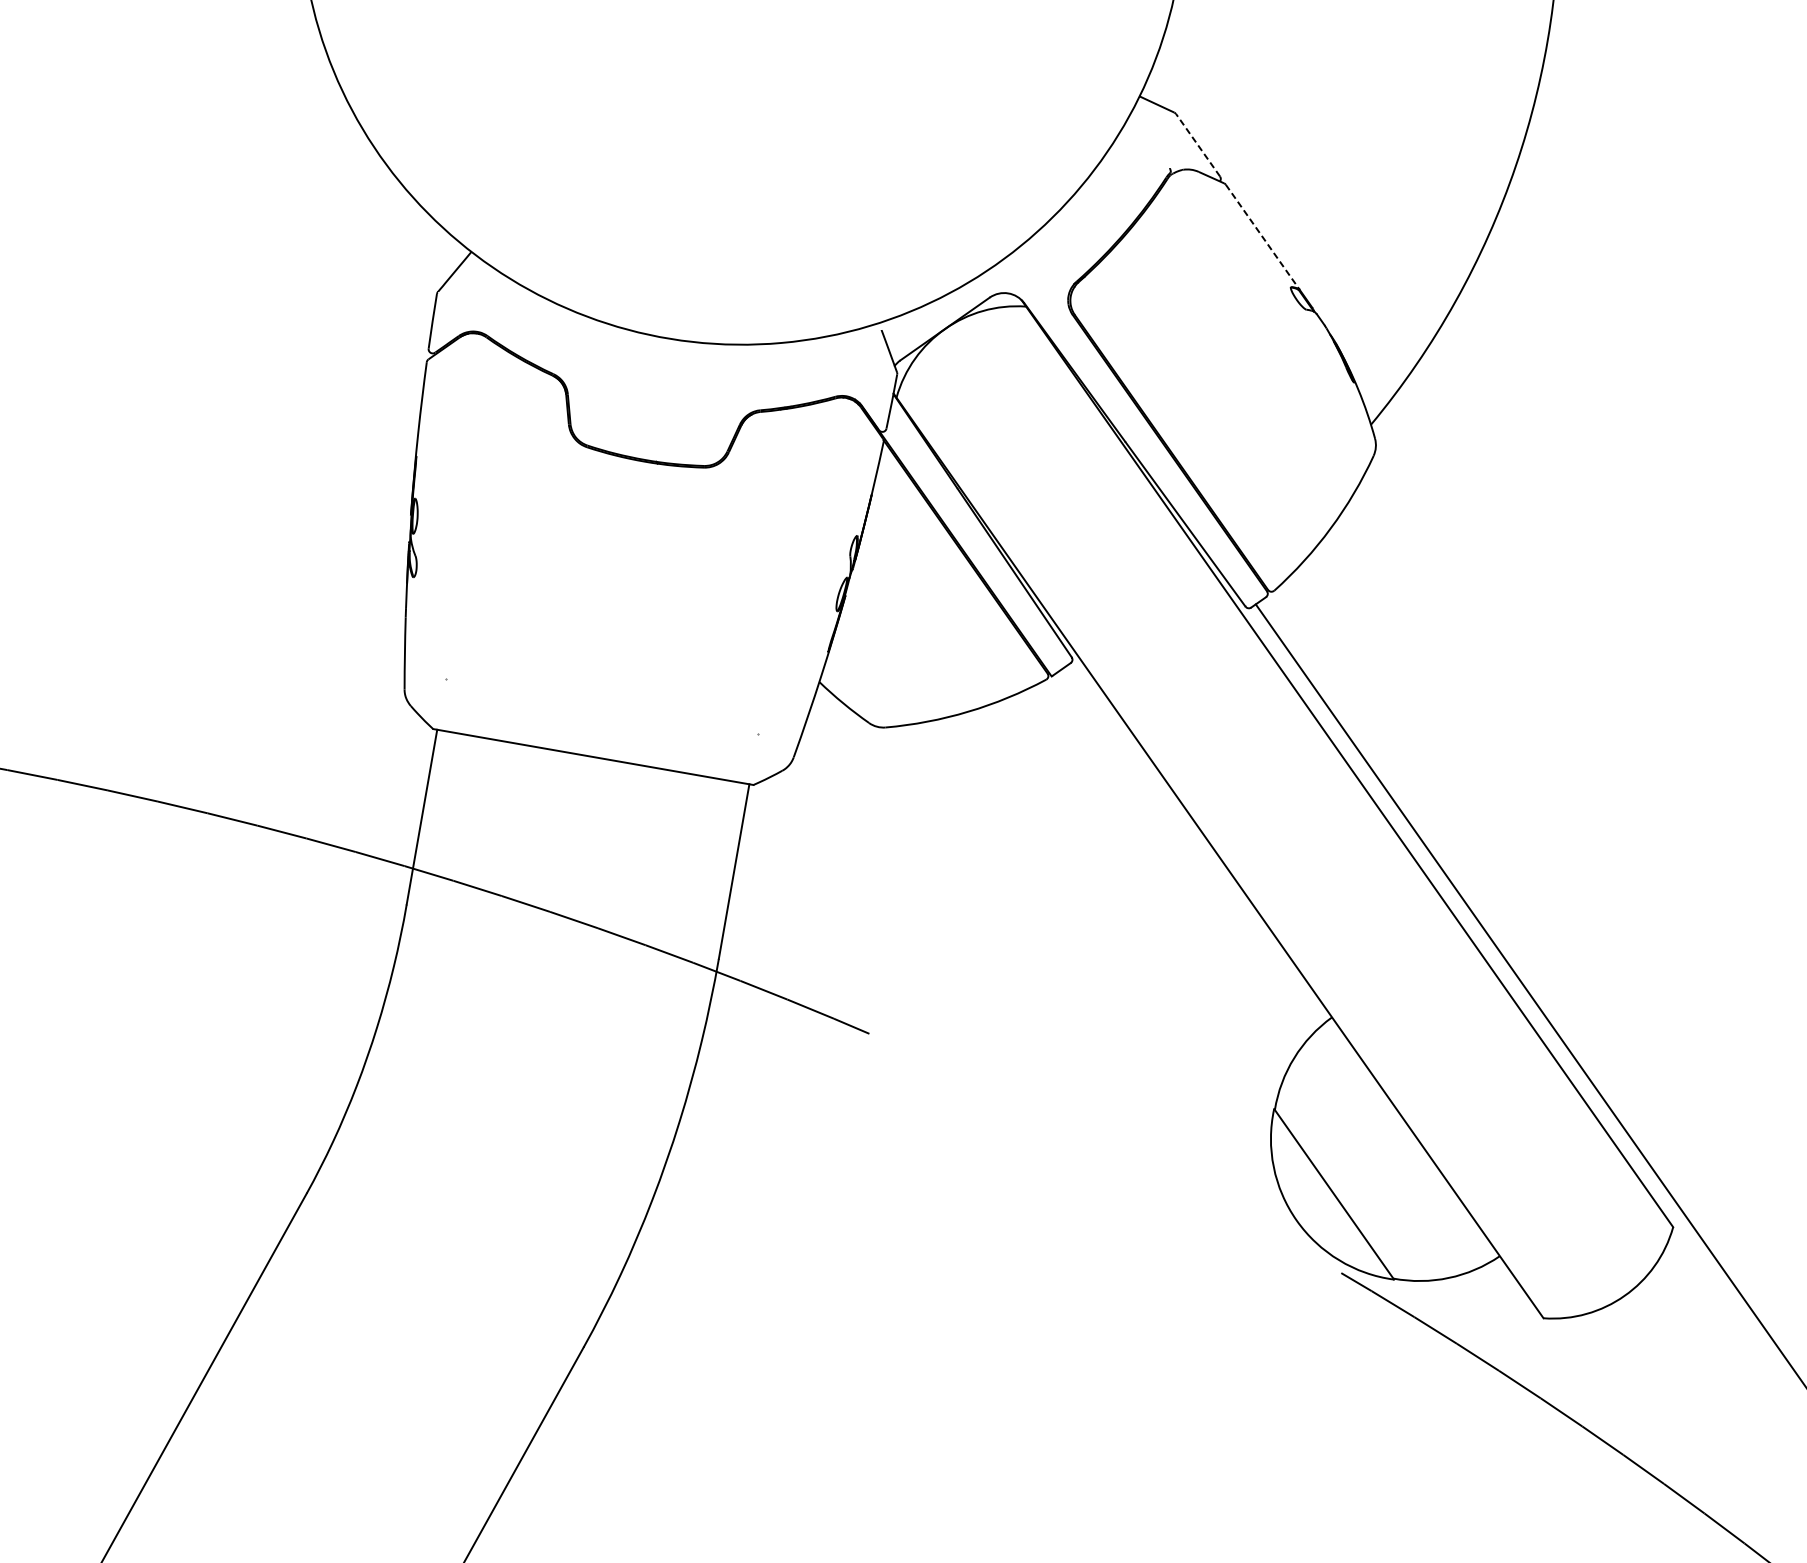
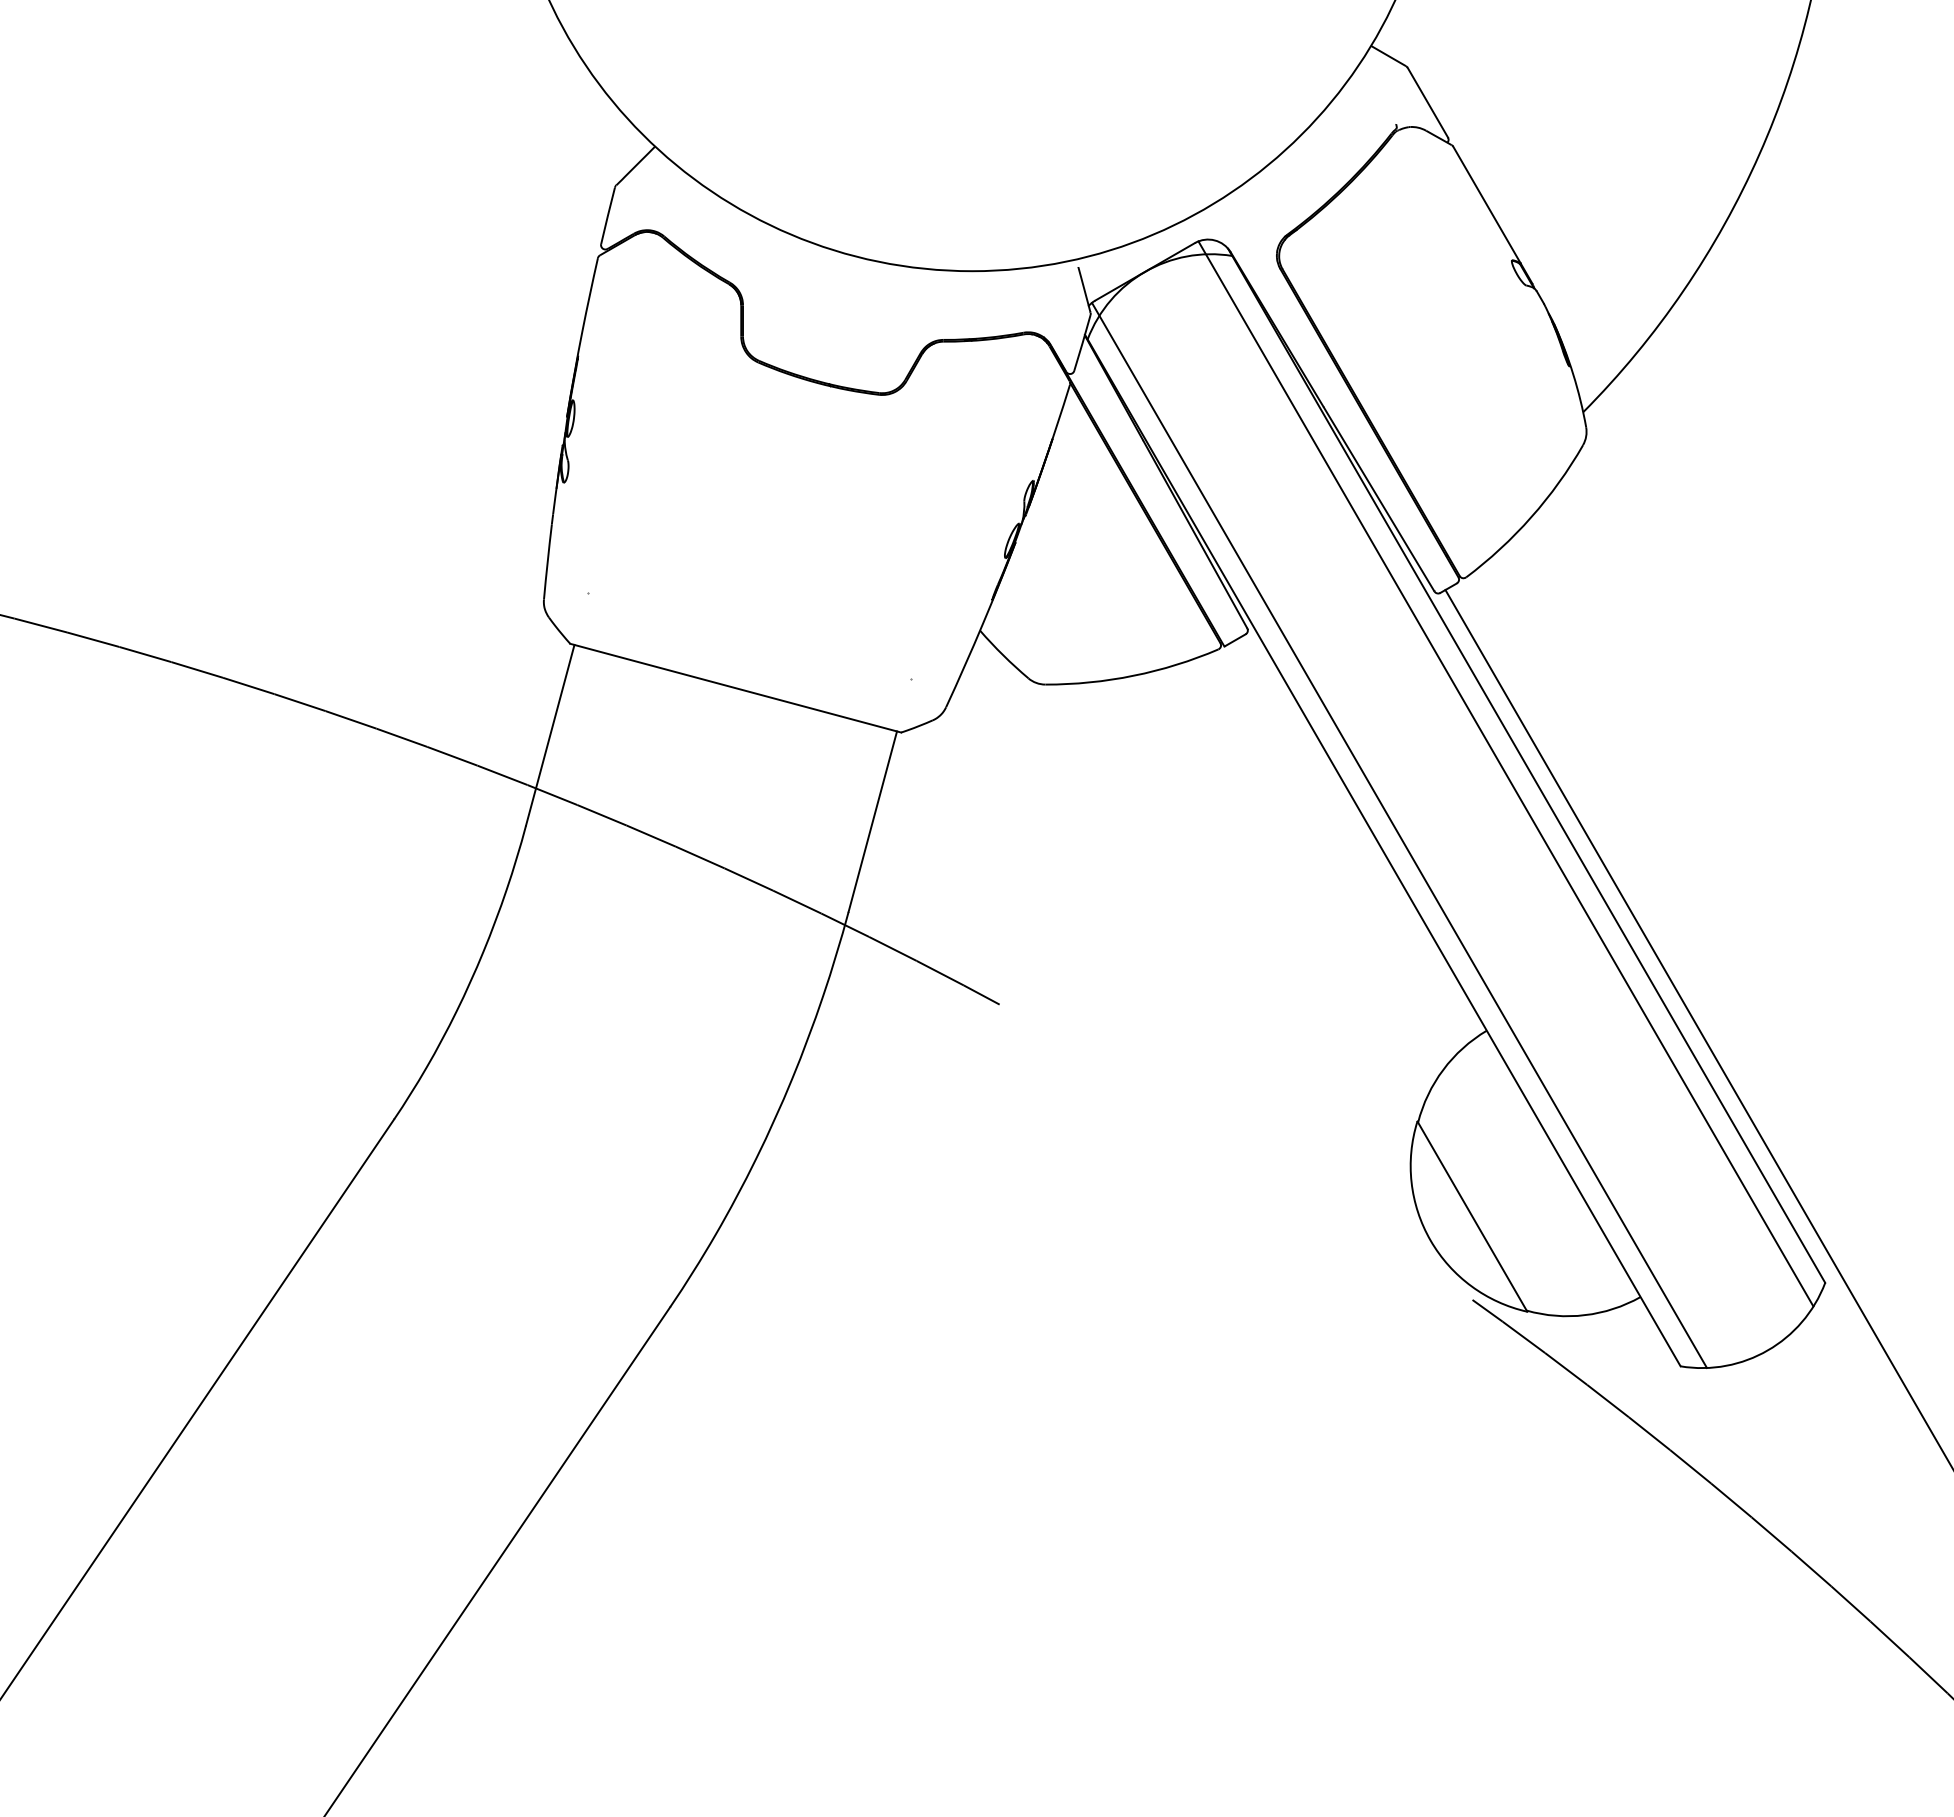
line: (1197, 145) -> (1427, 102), dashed -> solid
line: (1263, 237) -> (1487, 205), dashed -> solid
line: (1328, 772) -> (1505, 773), added
line: (1232, 839) -> (1399, 834), added

